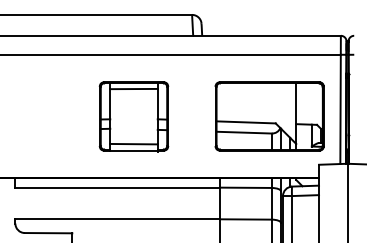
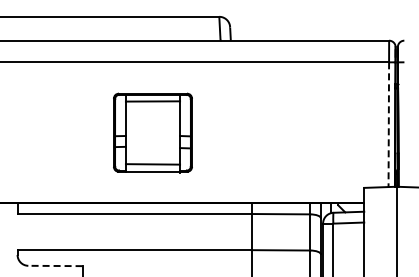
line: (340, 110) -> (388, 125), solid -> dashed
part: (269, 116) -> (307, 132), removed
line: (47, 232) -> (54, 265), solid -> dashed

